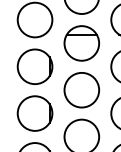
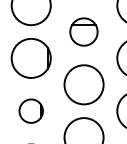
part: (81, 43) -> (83, 32), size x0.7
part: (34, 113) -> (30, 111), size x0.6

